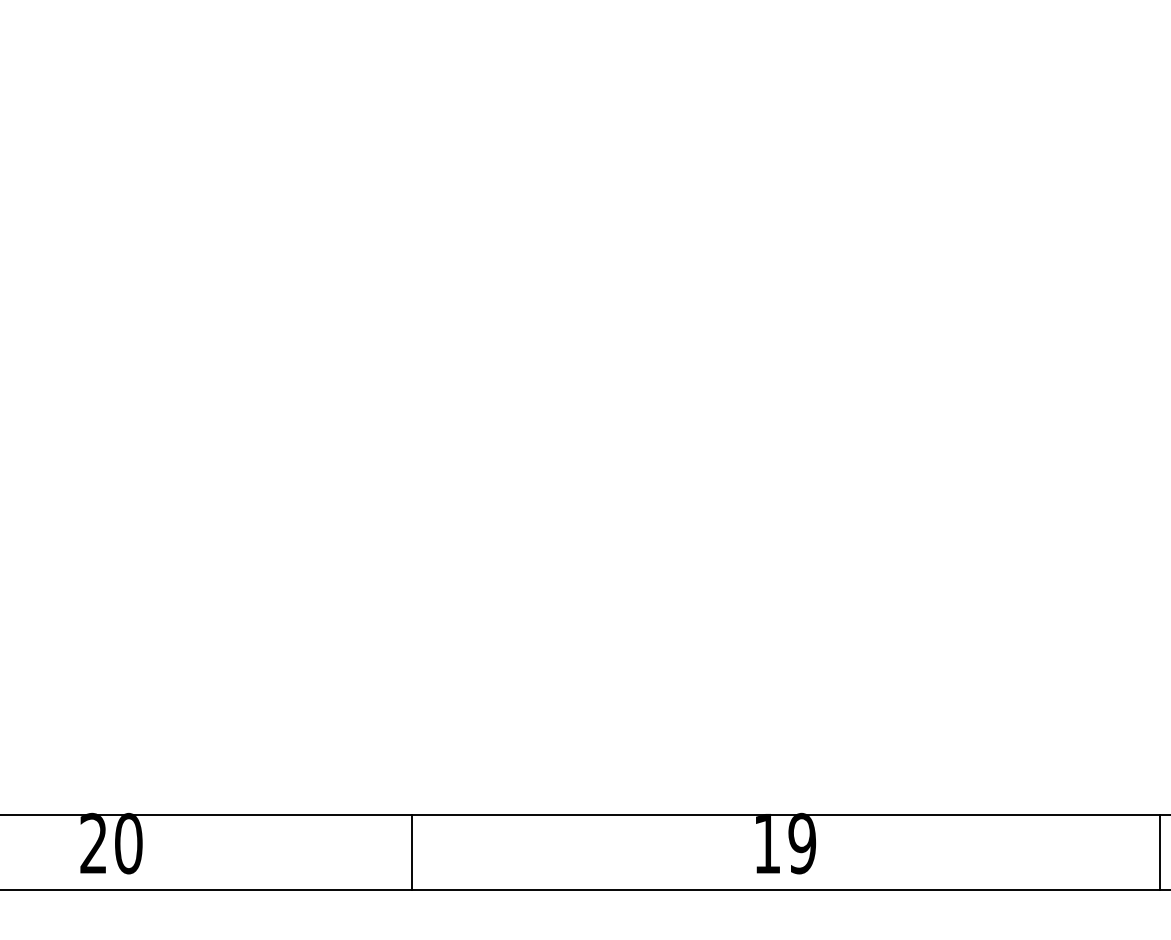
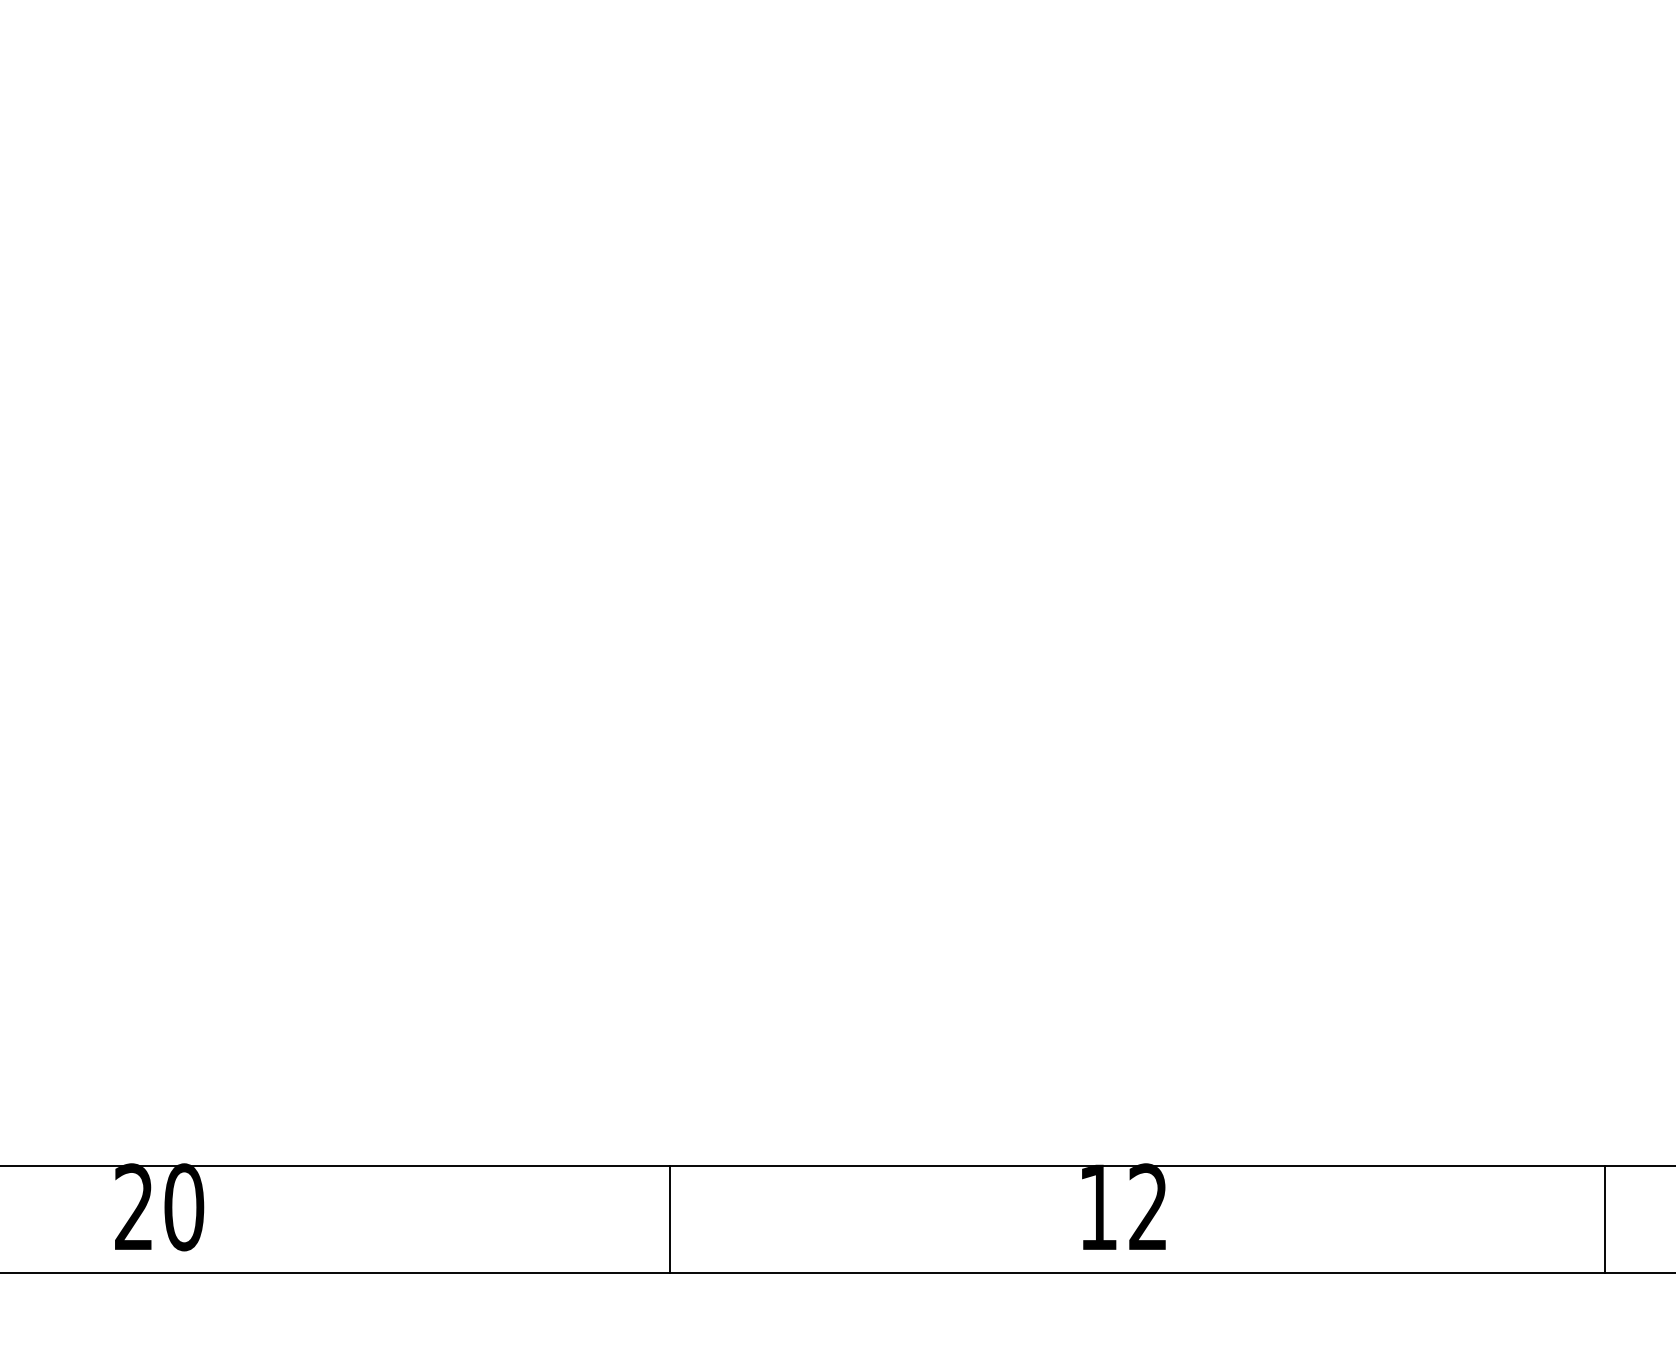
text: (802, 843) -> (1148, 1207), 19 -> 12
line: (411, 851) -> (669, 1218), moved
line: (1160, 851) -> (1605, 1218), moved

